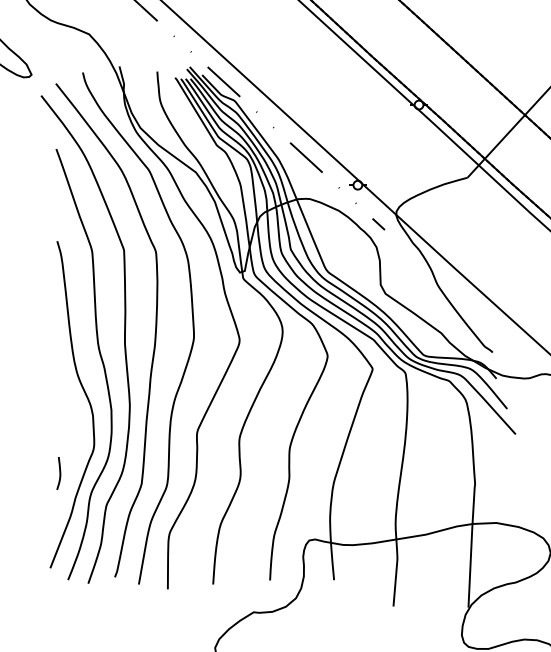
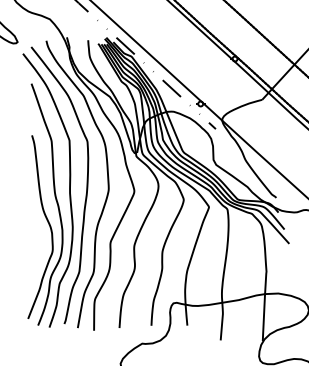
line: (58, 473) -> (32, 265), removed

